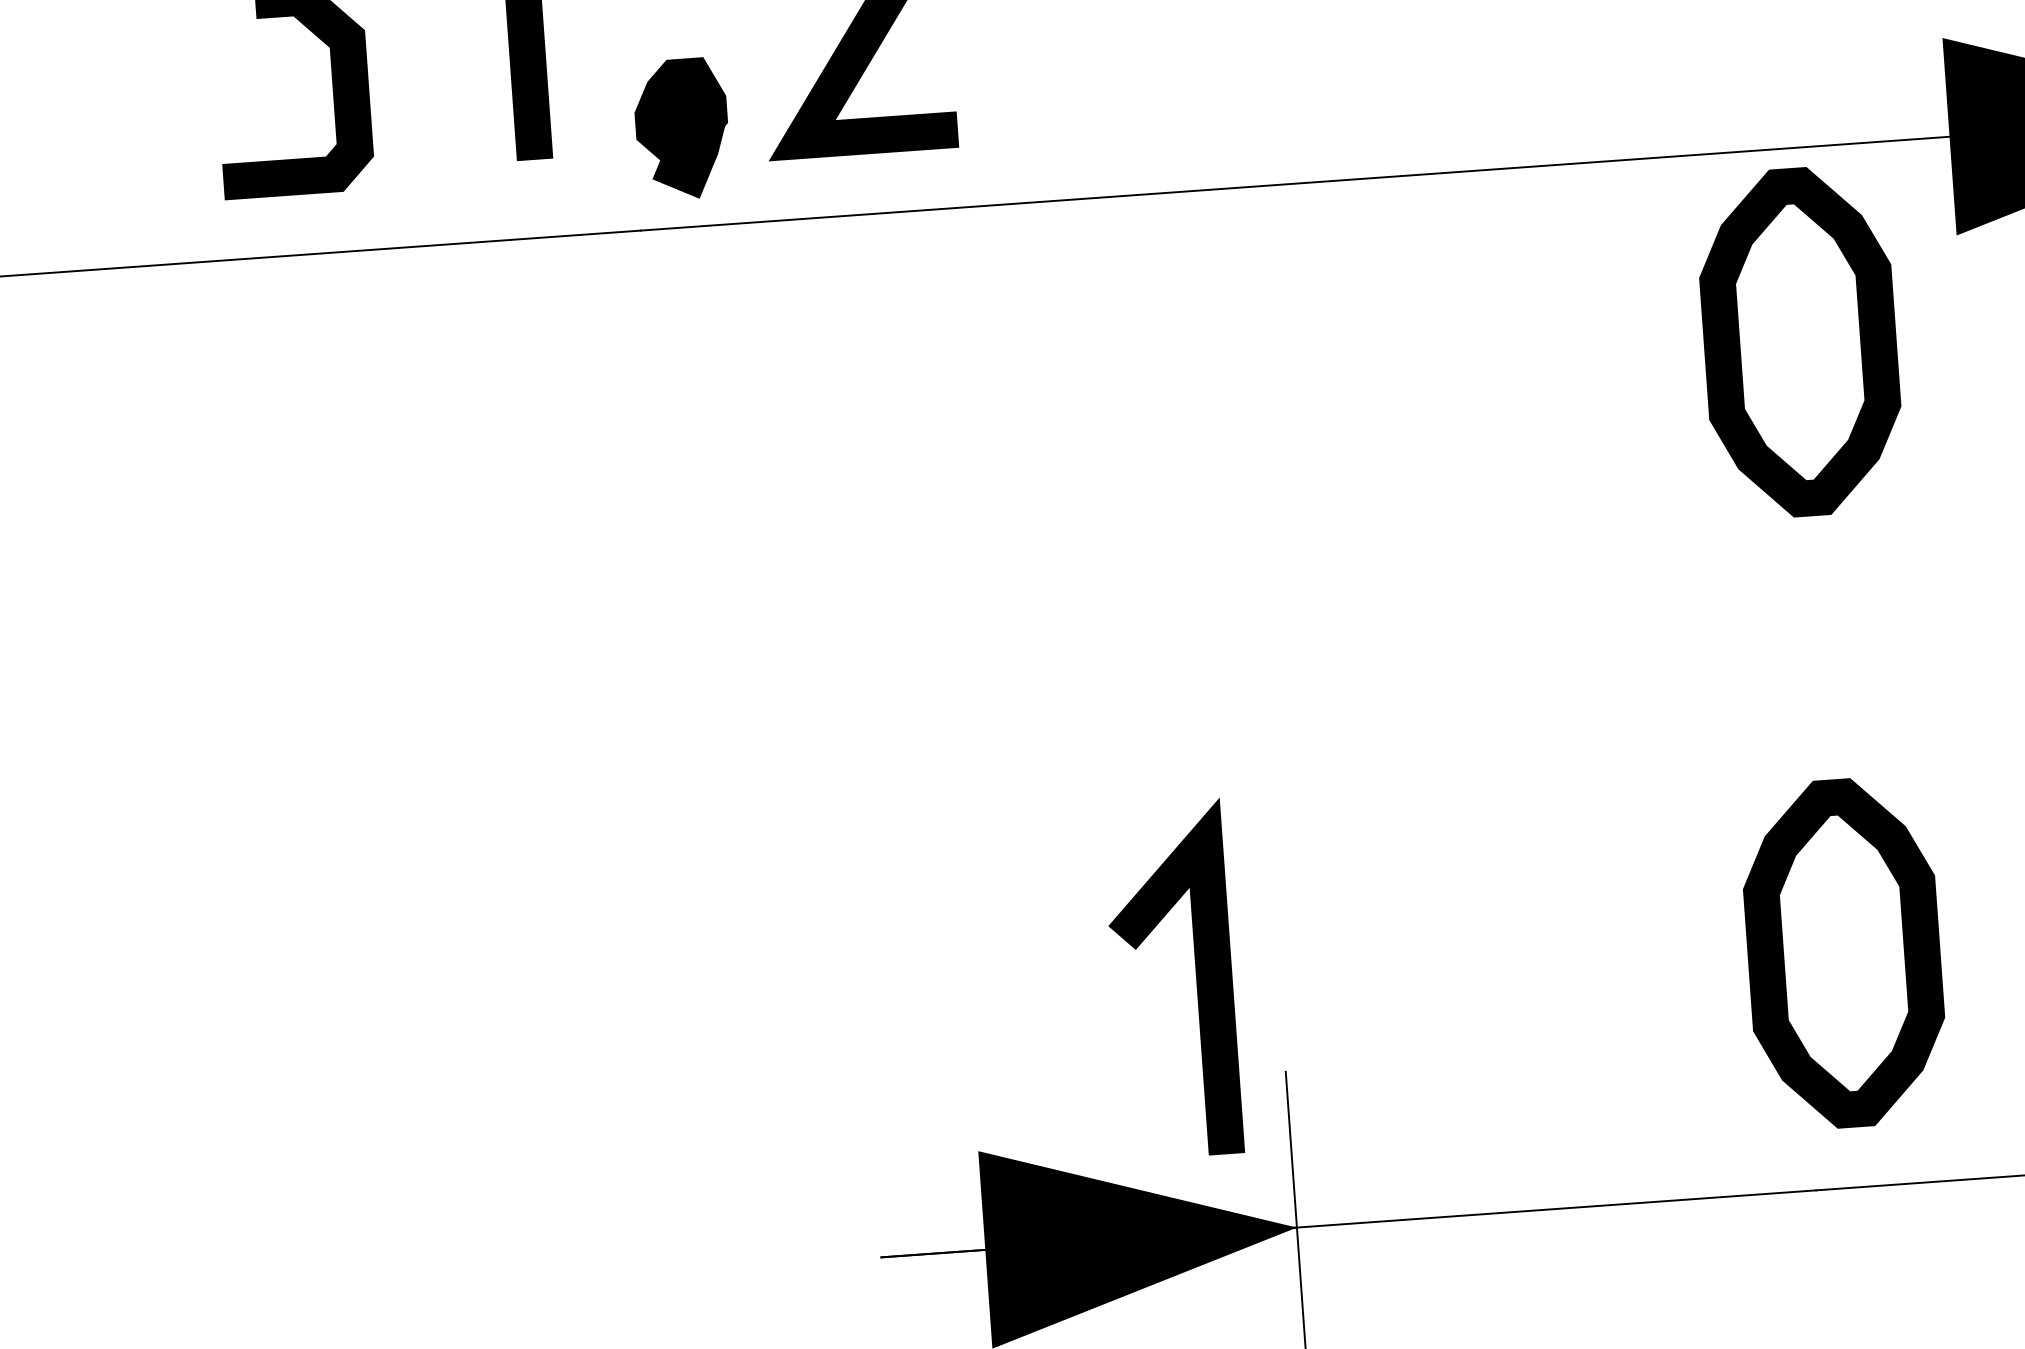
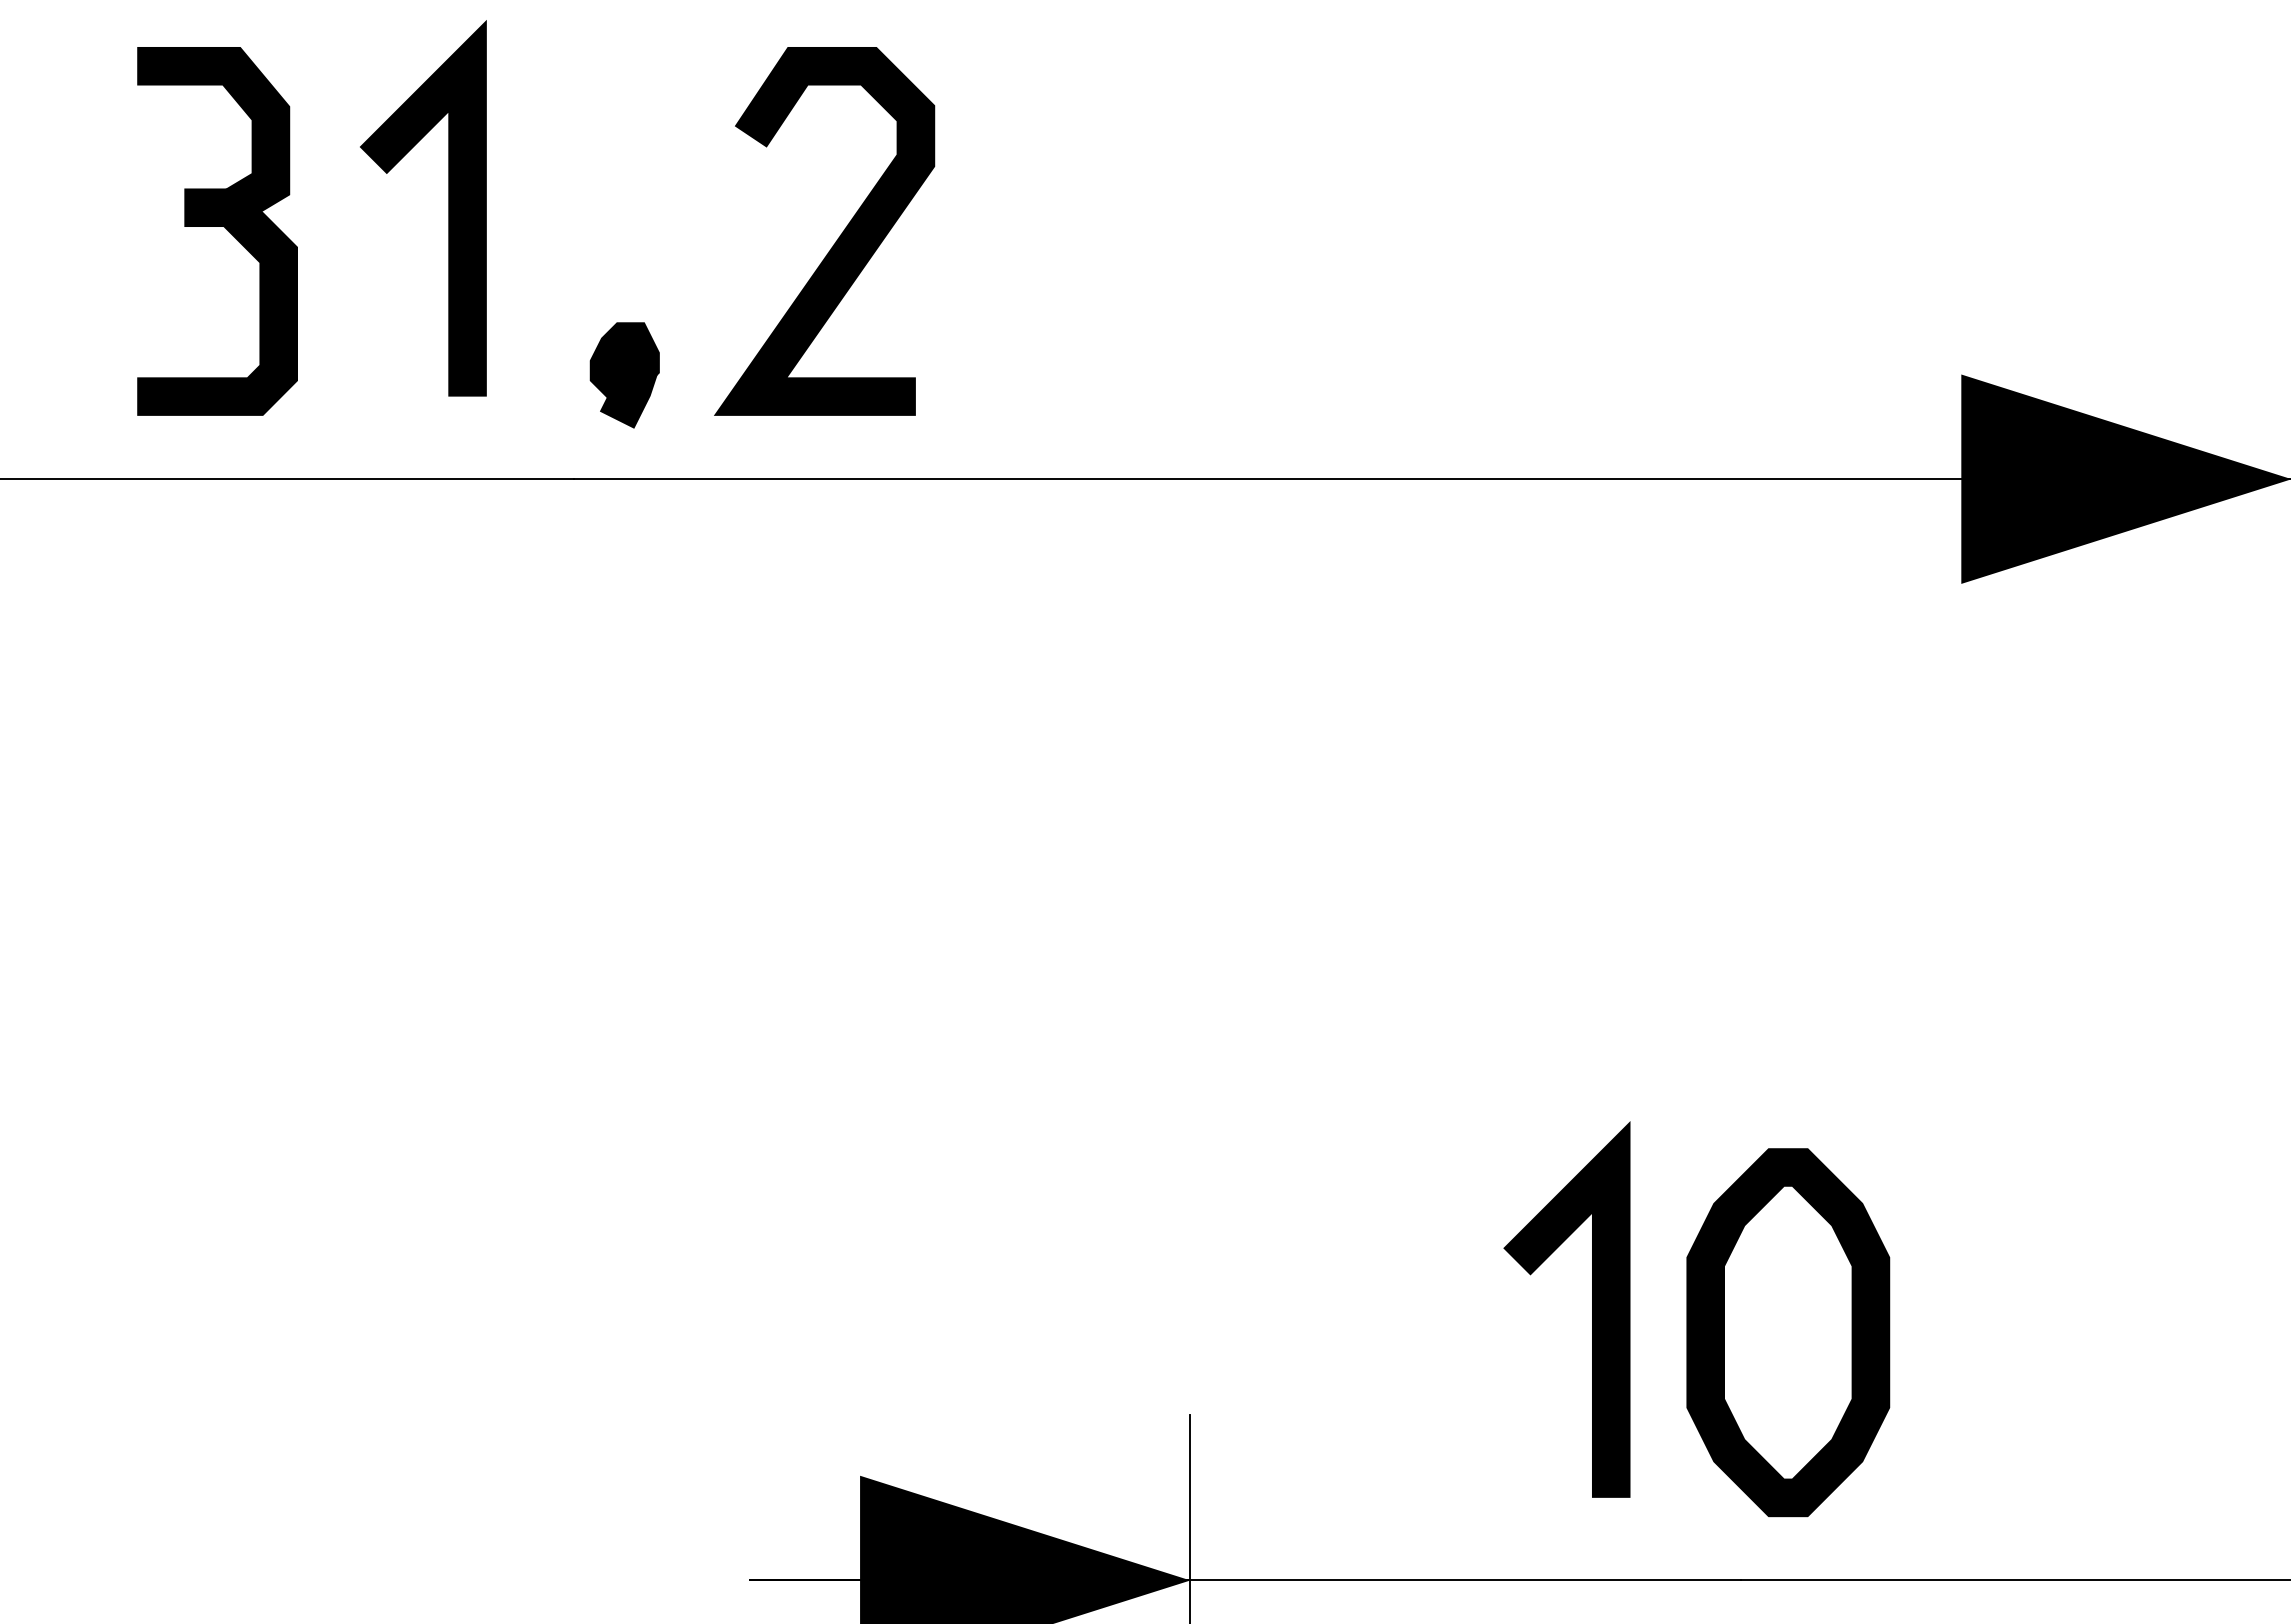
part: (681, 129) -> (624, 375), size x0.71
part: (1800, 342) -> (1788, 684), removed
line: (1196, 977) -> (1592, 1309), moved

